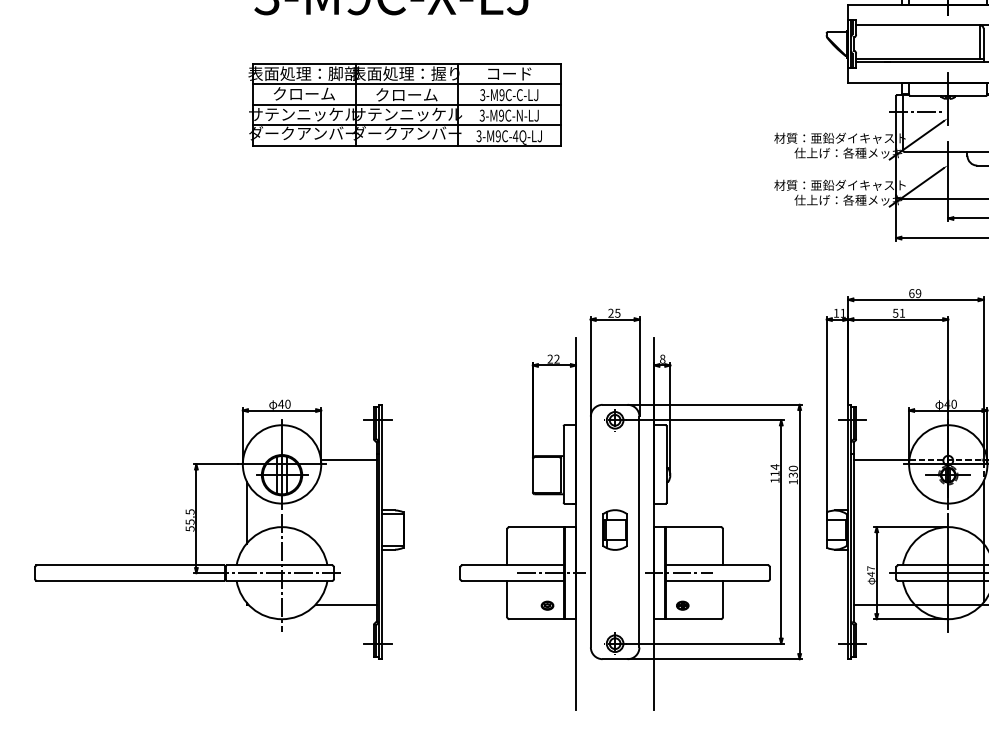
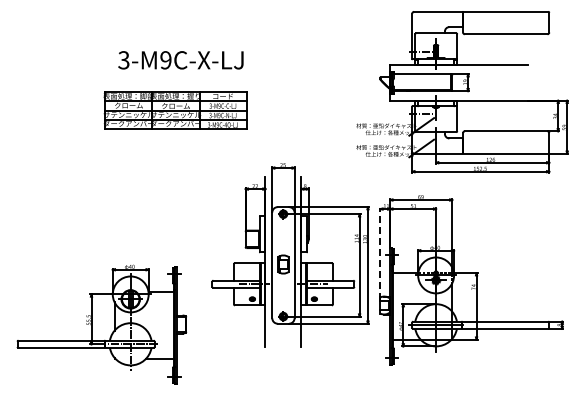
part: (405, 104) -> (175, 110), moved
line: (826, 416) -> (380, 253), solid -> dashed
part: (630, 510) -> (290, 255), moved
part: (218, 529) -> (101, 324), moved

